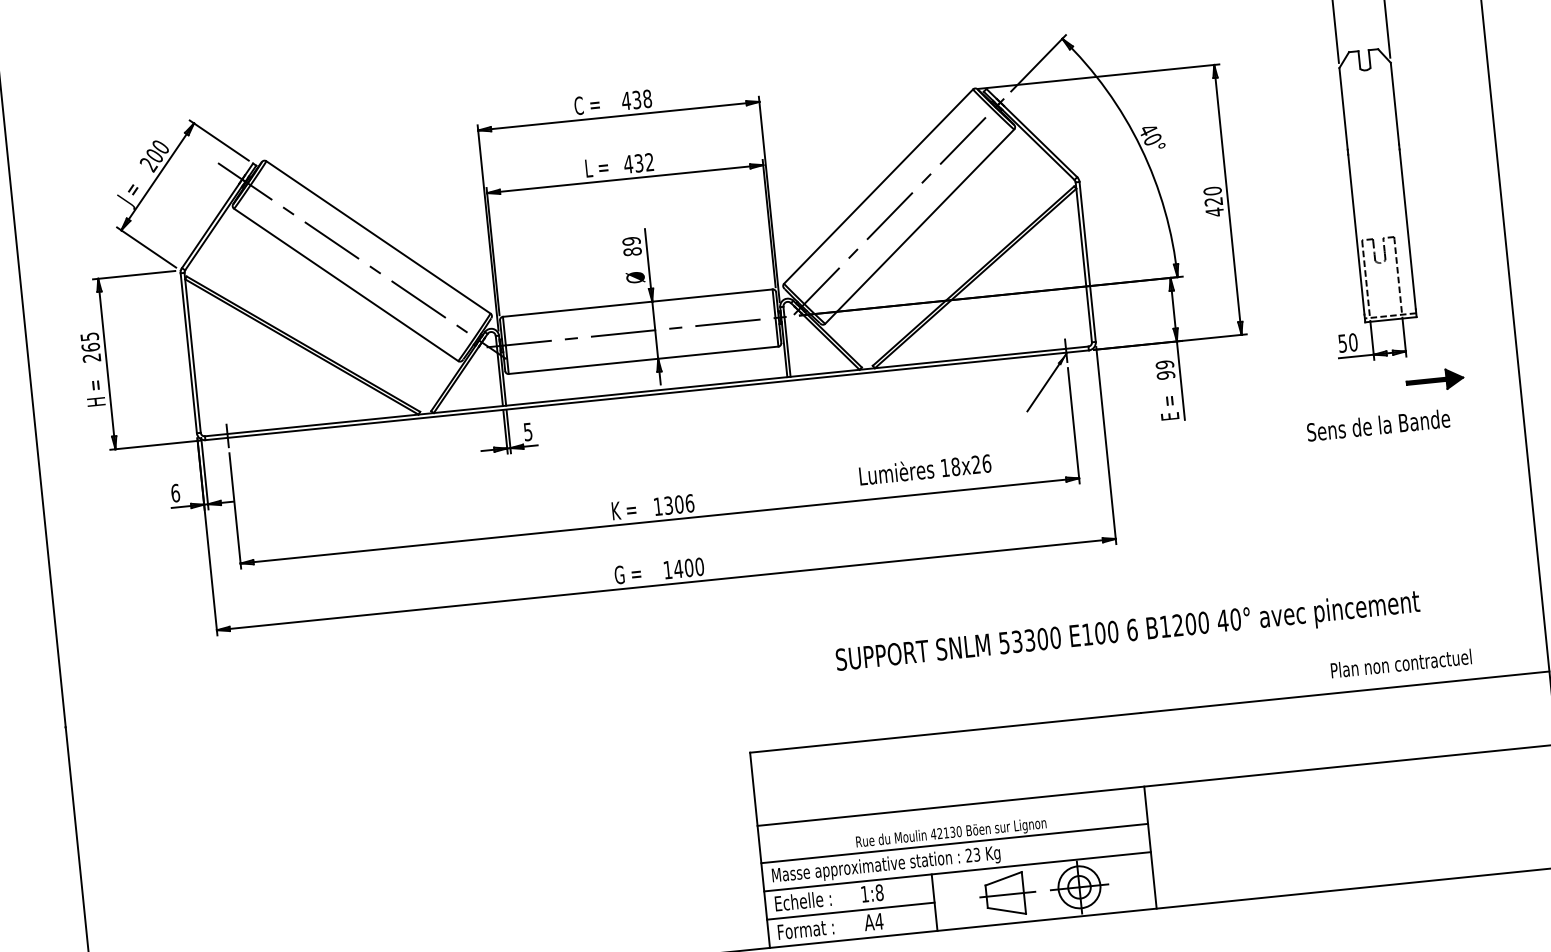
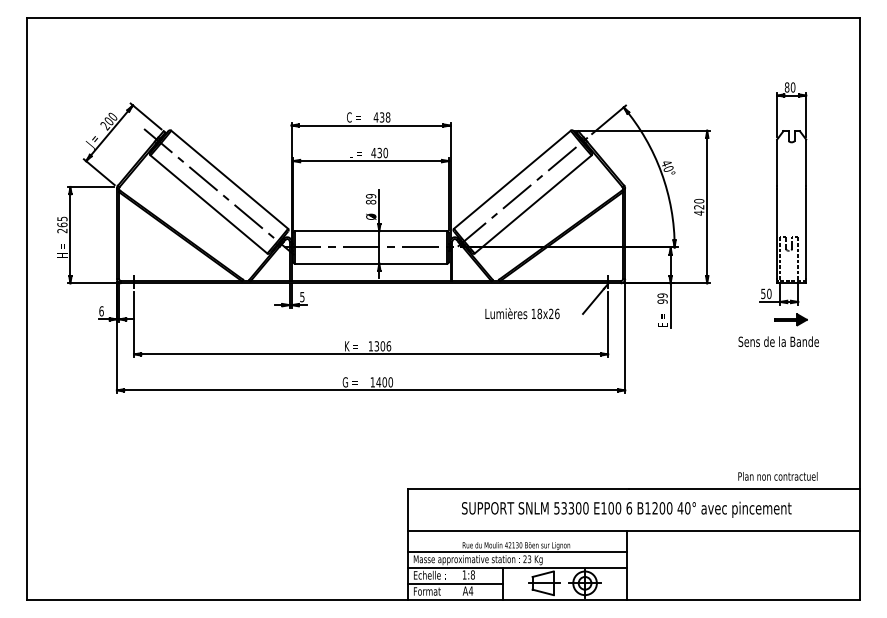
text: (649, 163) -> (385, 153), 432 -> 430
part: (1434, 379) -> (790, 319), moved
text: (925, 469) -> (522, 313), moved
text: (1127, 632) -> (626, 509), moved

